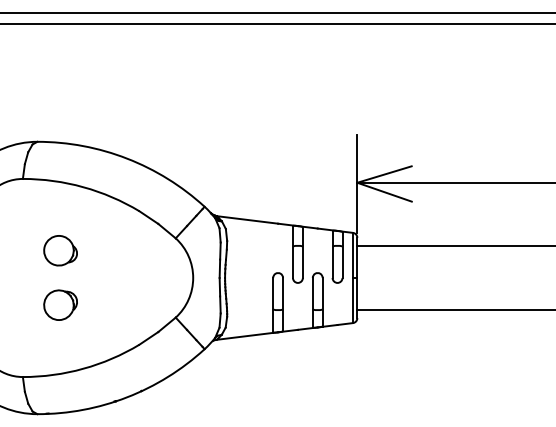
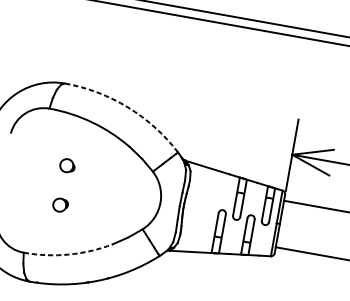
arc: (127, 158) -> (128, 107), solid -> dashed
part: (60, 250) -> (67, 165), size x0.6
part: (60, 304) -> (60, 204), size x0.6
arc: (83, 368) -> (68, 254), solid -> dashed

